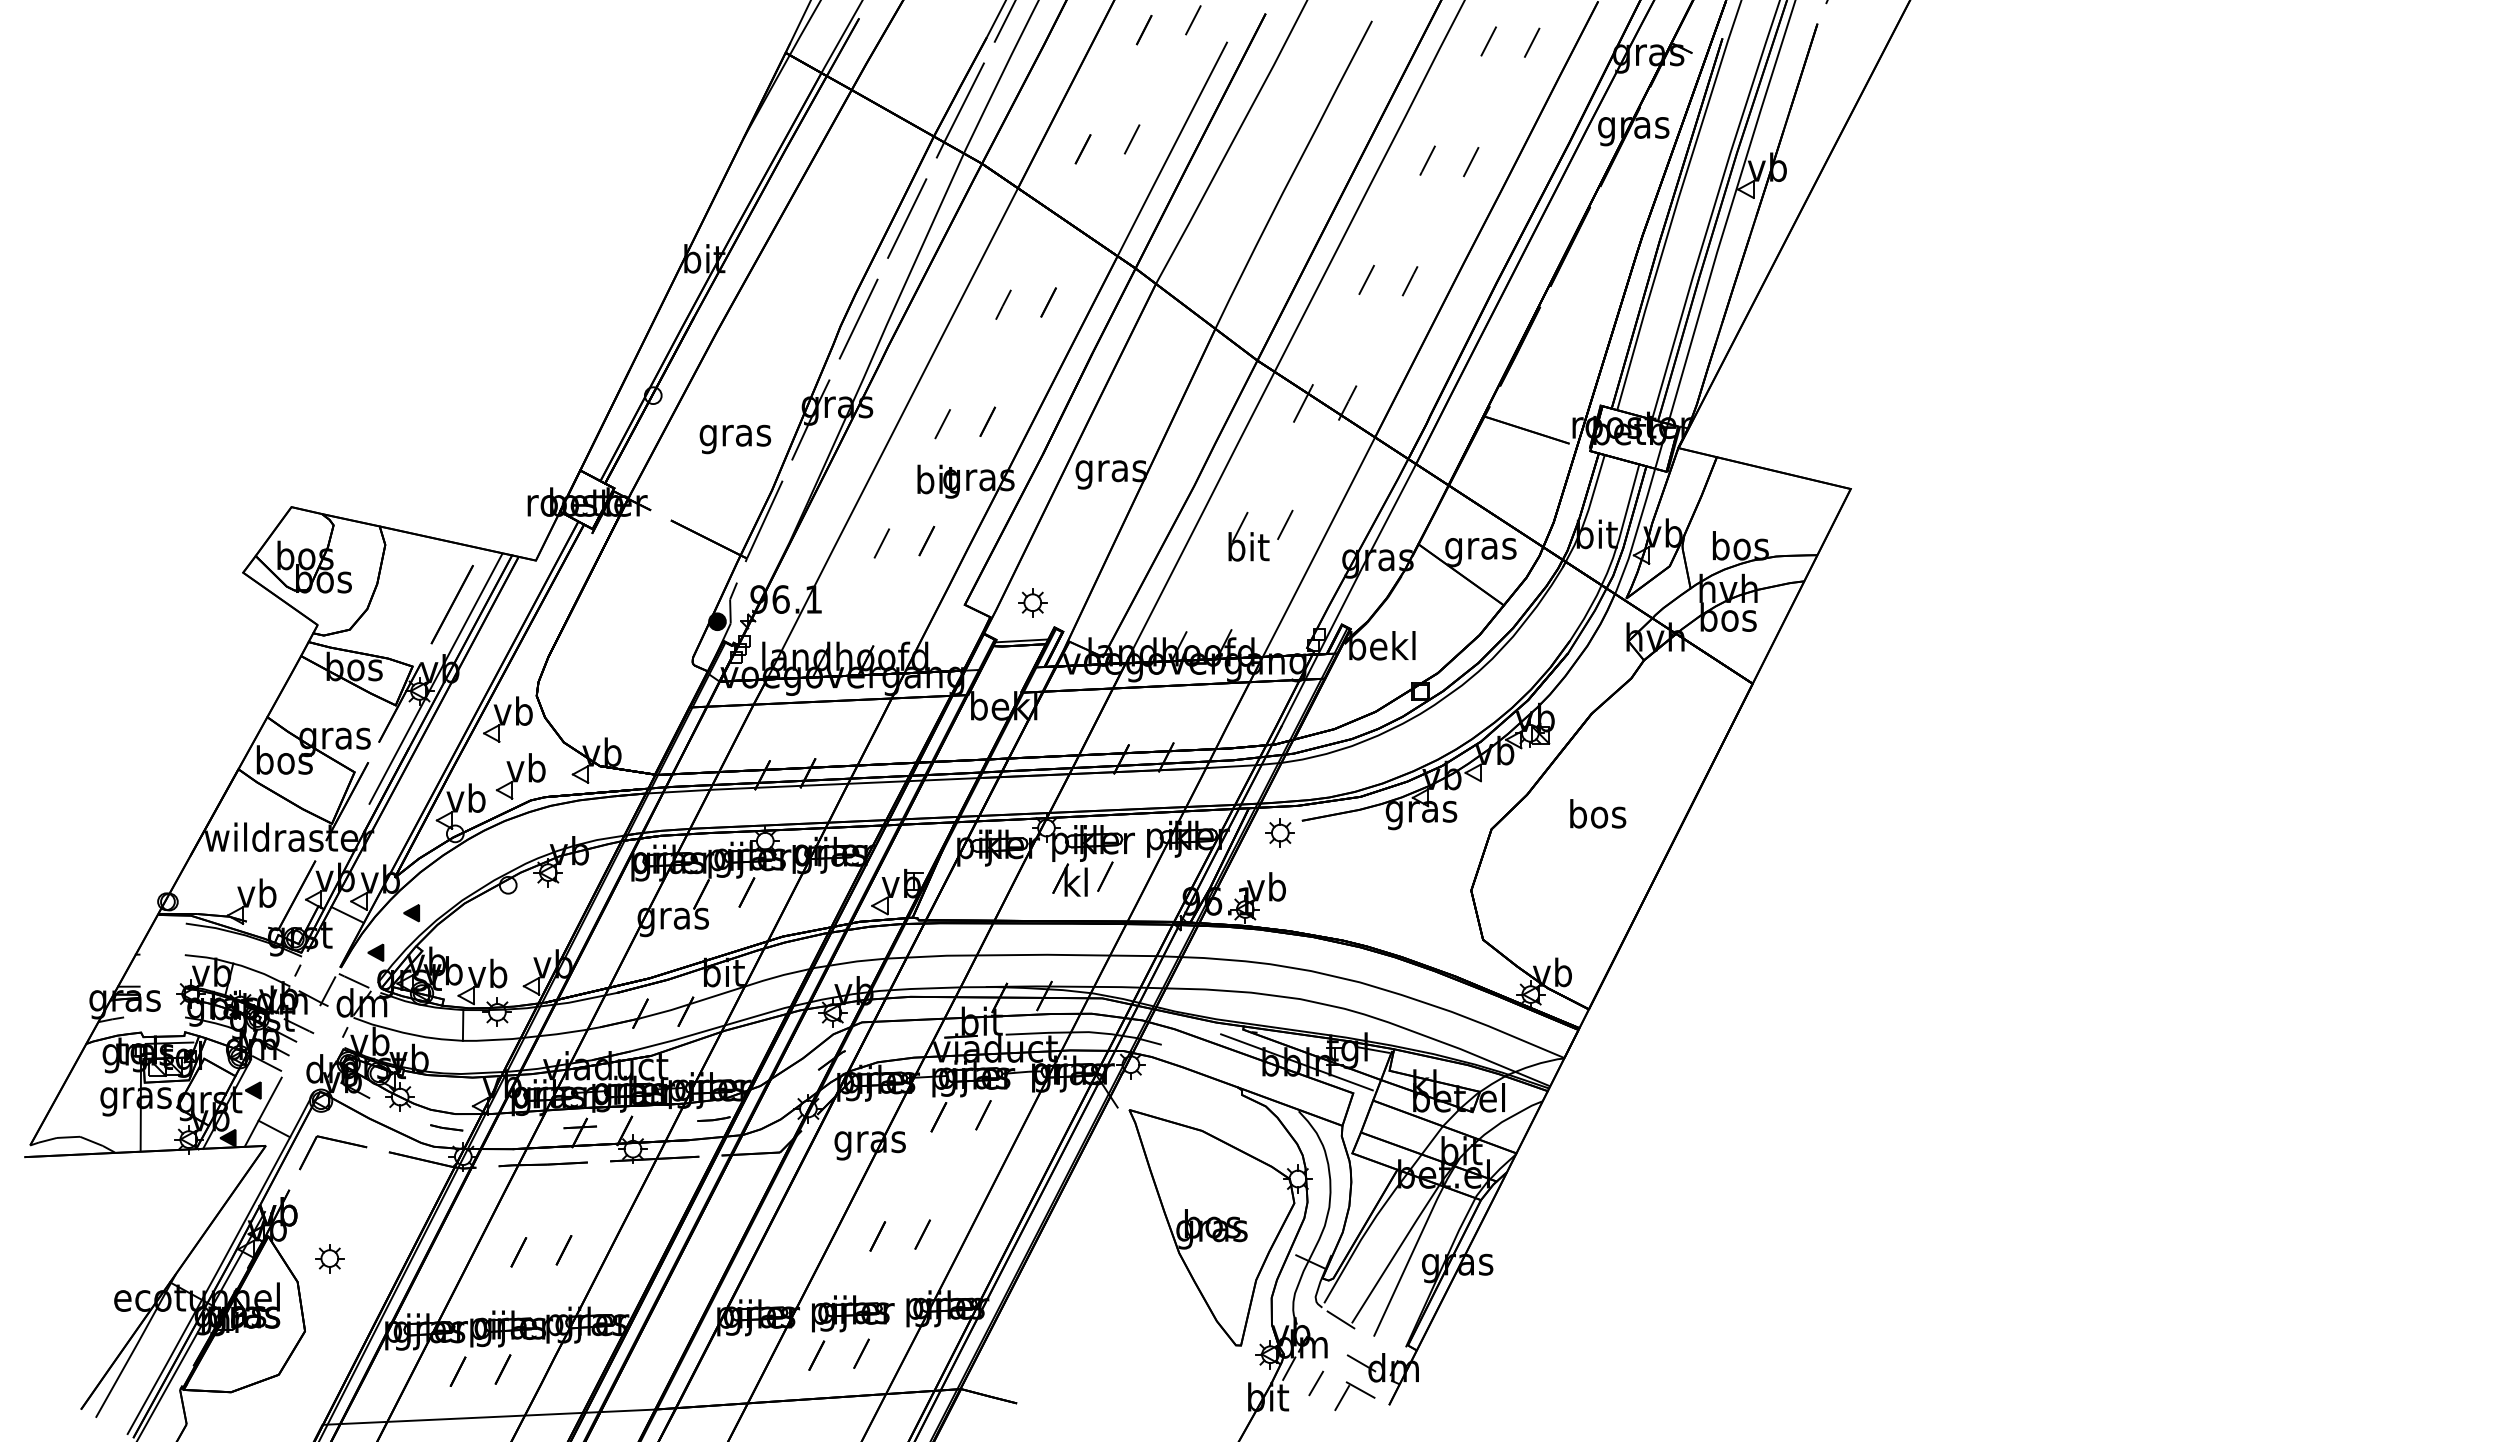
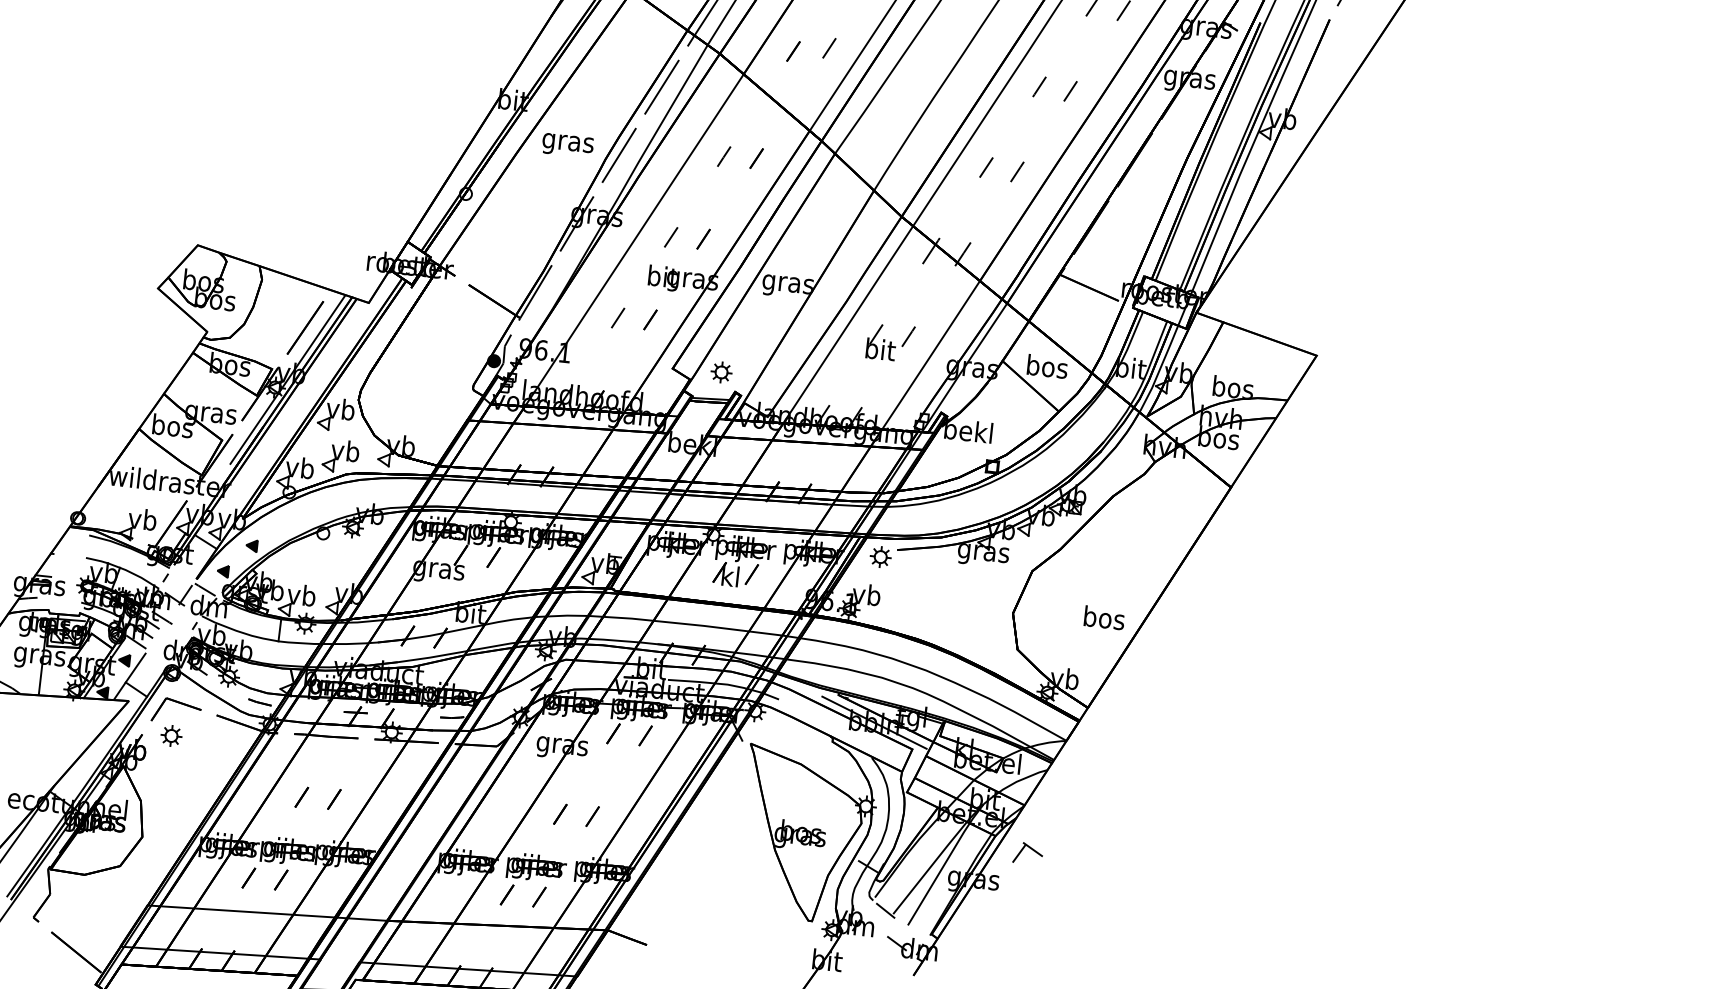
text: (735, 439) -> (567, 145), moved
text: (1480, 548) -> (1046, 369), gras -> bos
text: (1598, 813) -> (1104, 617), moved
part: (329, 1258) -> (171, 735), moved
line: (1289, 1368) -> (844, 941), removed
line: (1316, 1383) -> (863, 954), removed
part: (1357, 1389) -> (1030, 848), moved

